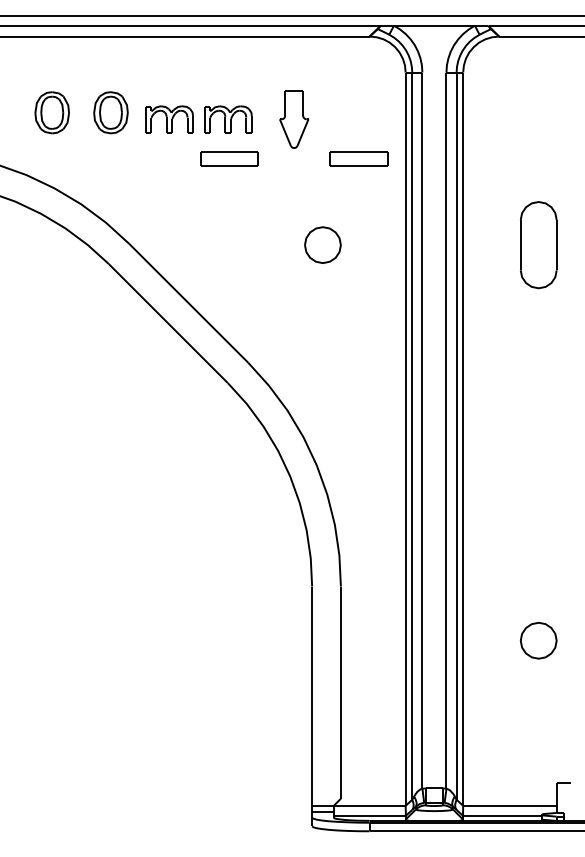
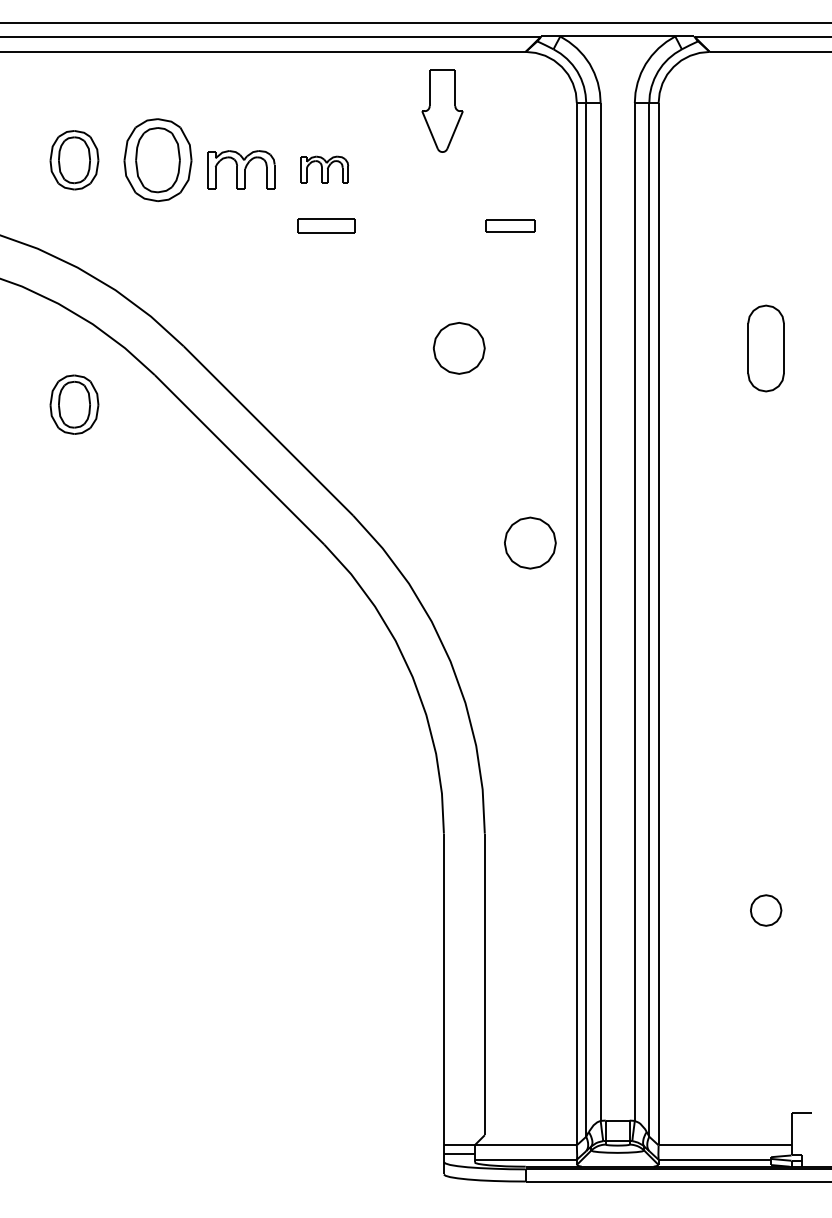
part: (110, 112) -> (157, 159), size x1.4
part: (228, 119) -> (325, 169), size x0.7
part: (294, 119) -> (443, 111), moved
part: (229, 158) -> (326, 225), size x0.7
part: (358, 158) -> (509, 225), size x0.6
part: (538, 245) -> (765, 348), size x0.7
part: (51, 284) -> (73, 404), added
part: (372, 381) -> (529, 542), added
part: (538, 640) -> (765, 910), size x0.6

